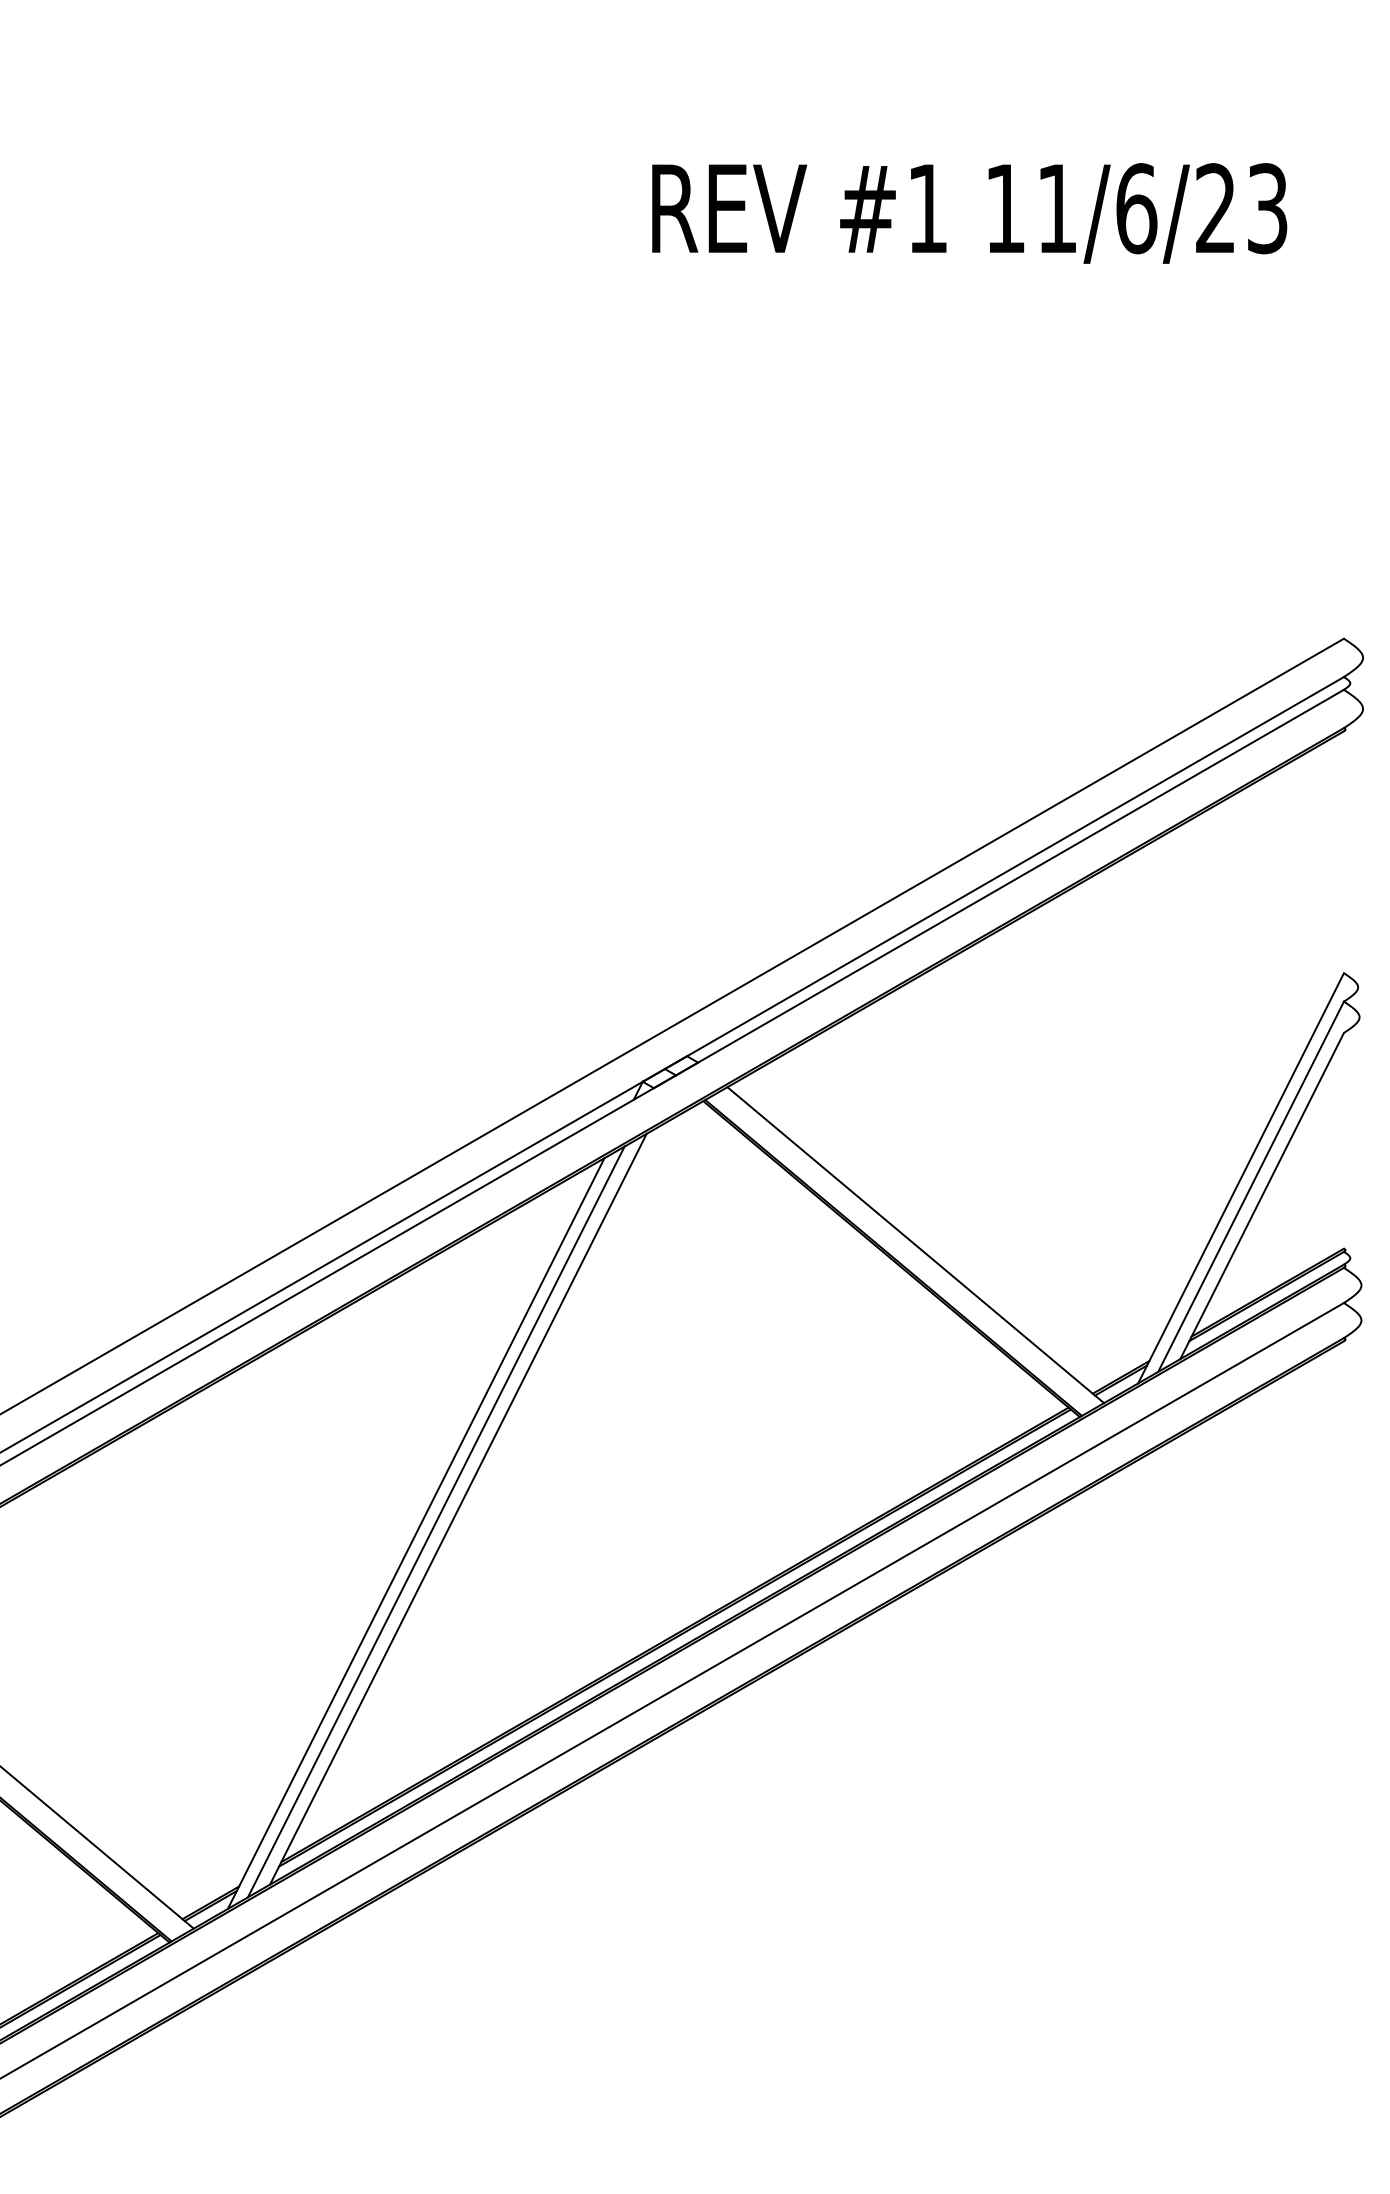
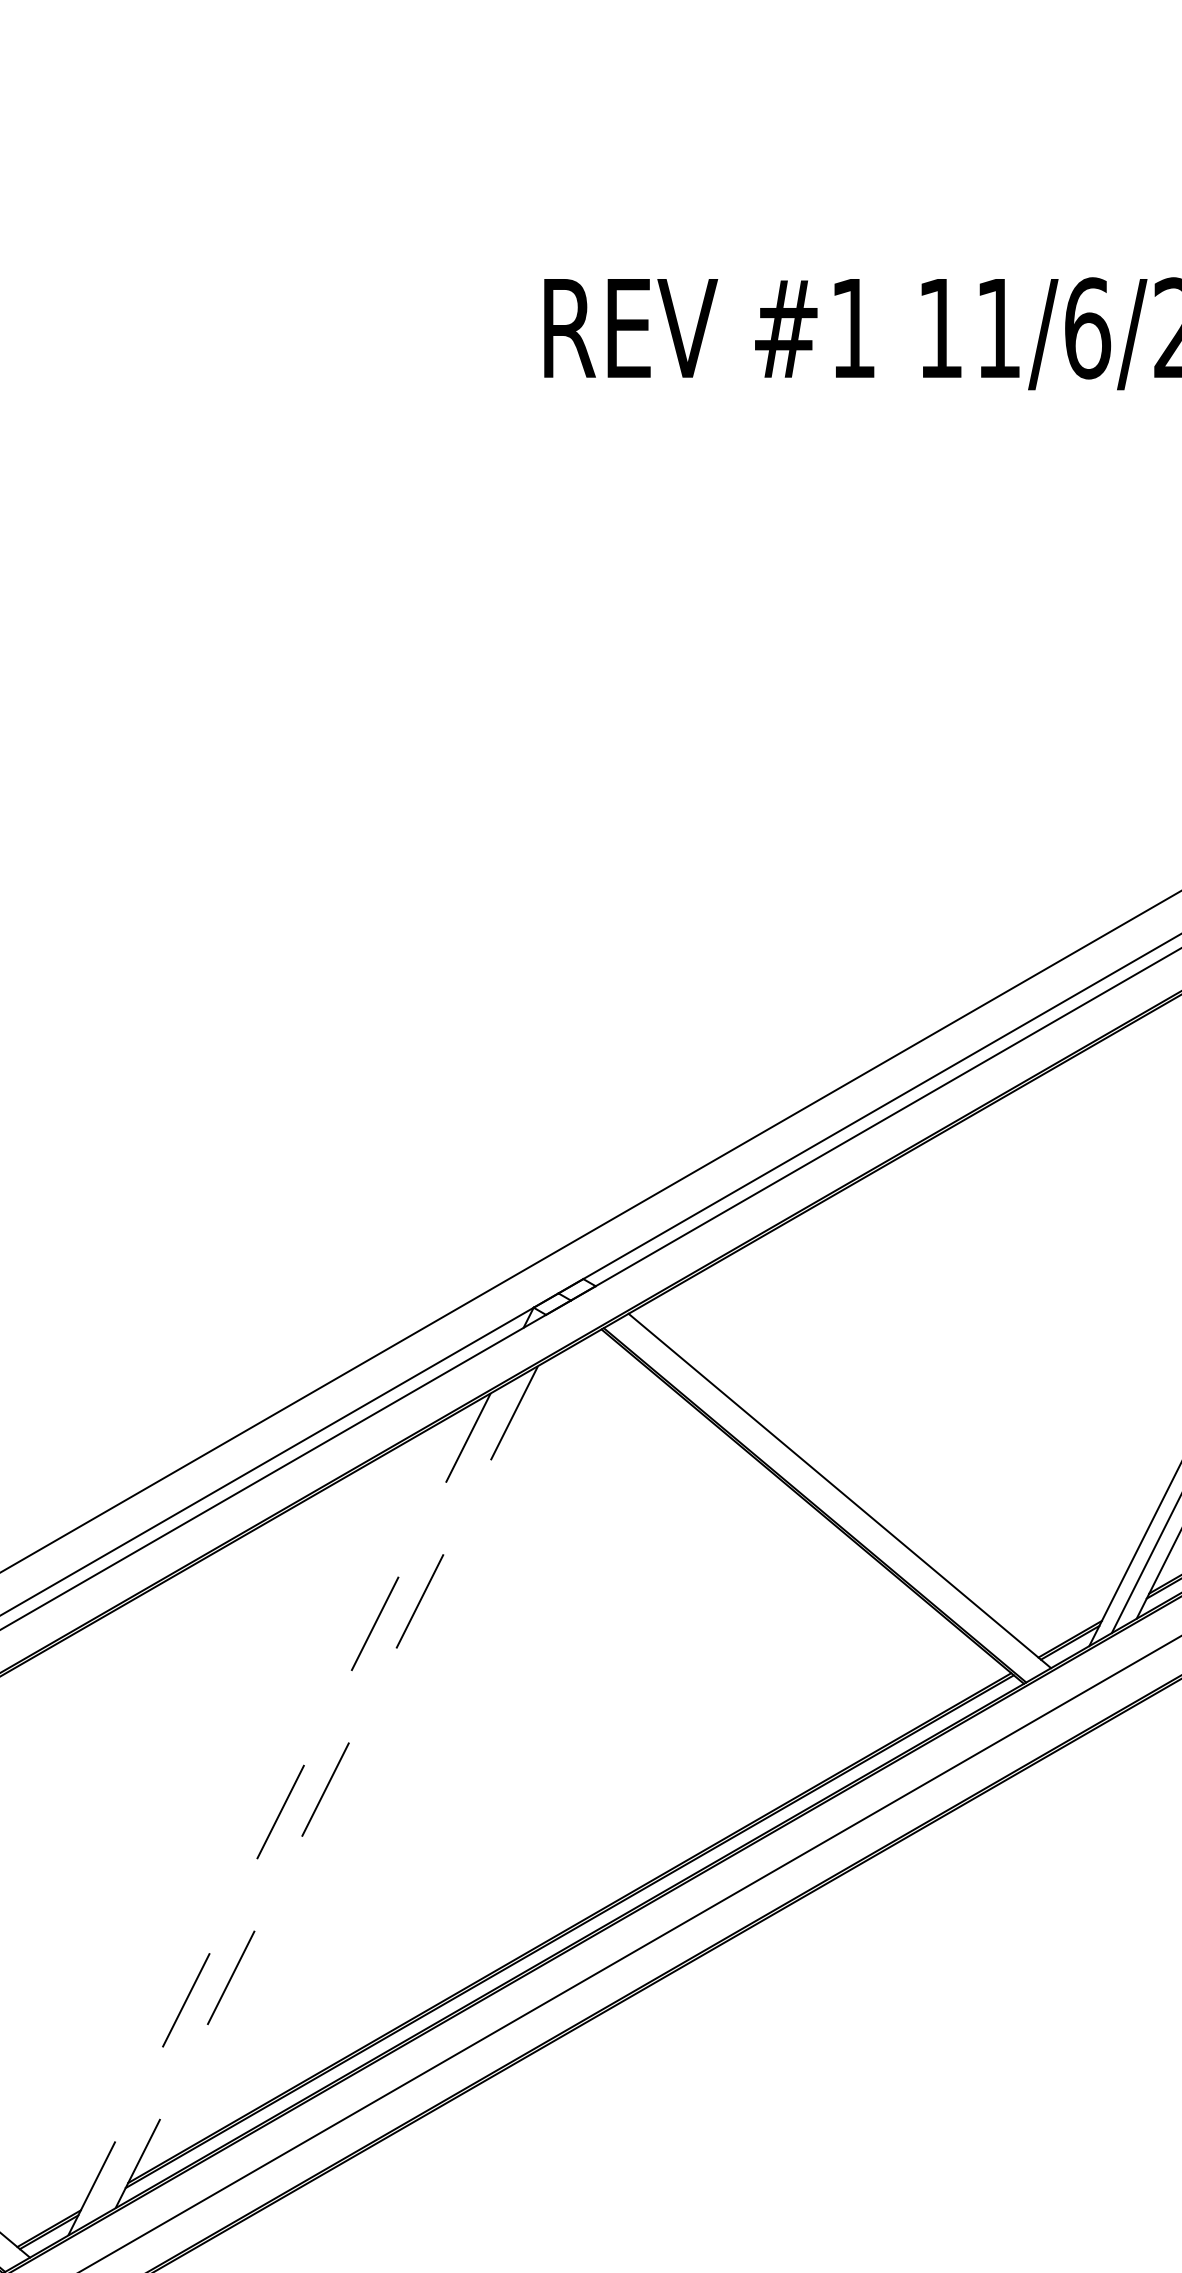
line: (458, 1509) -> (326, 1787), solid -> dashed
line: (435, 1521) -> (301, 1800), removed
line: (416, 1533) -> (279, 1814), solid -> dashed

